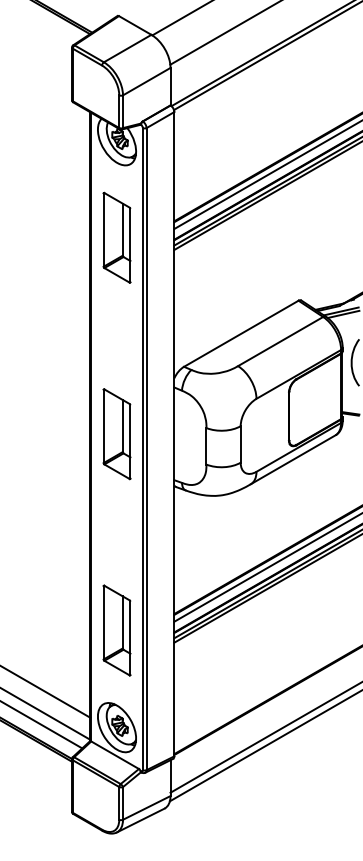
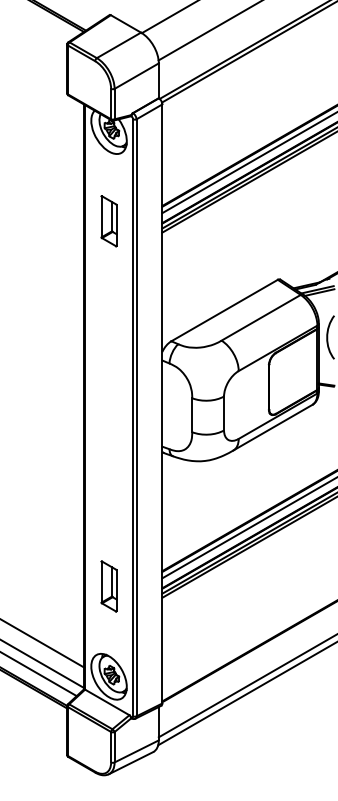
part: (116, 237) -> (108, 221), size x0.6
part: (116, 434) -> (108, 404), removed
part: (116, 630) -> (108, 586), size x0.6

